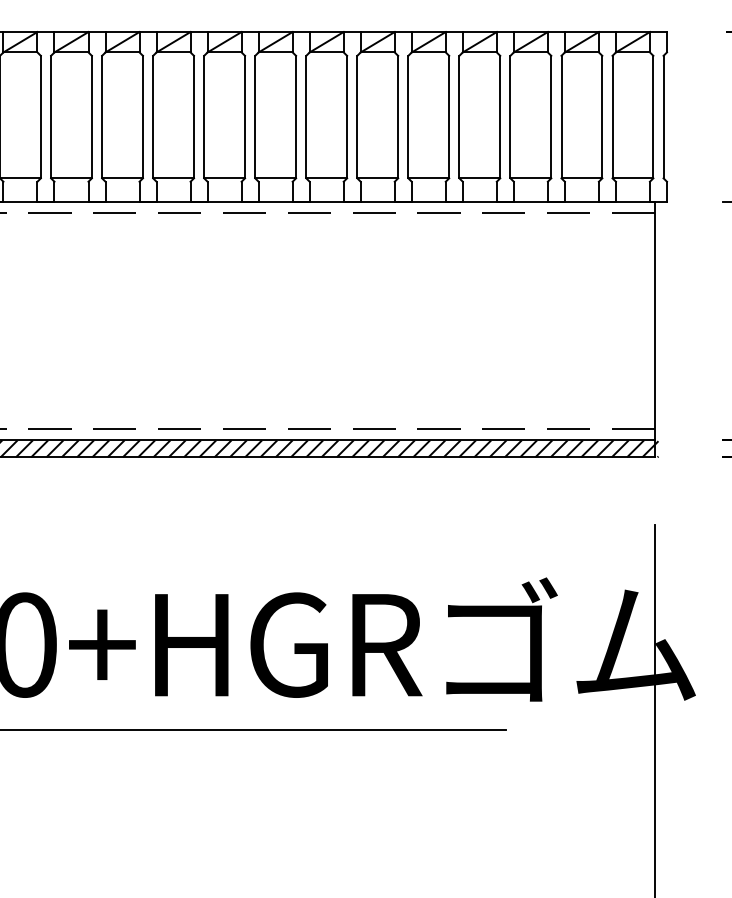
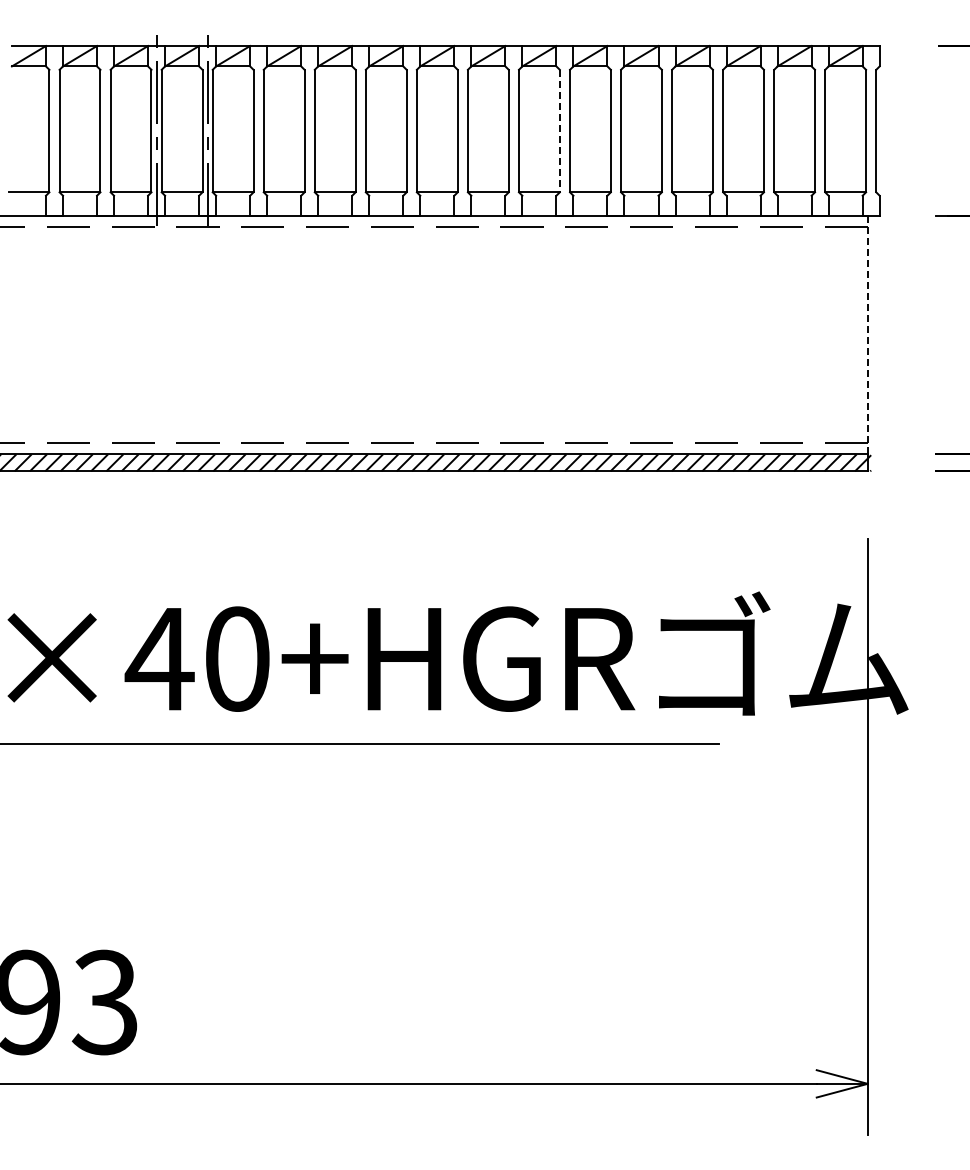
line: (346, 117) -> (559, 131), solid -> dashed
line: (654, 321) -> (867, 335), solid -> dashed

